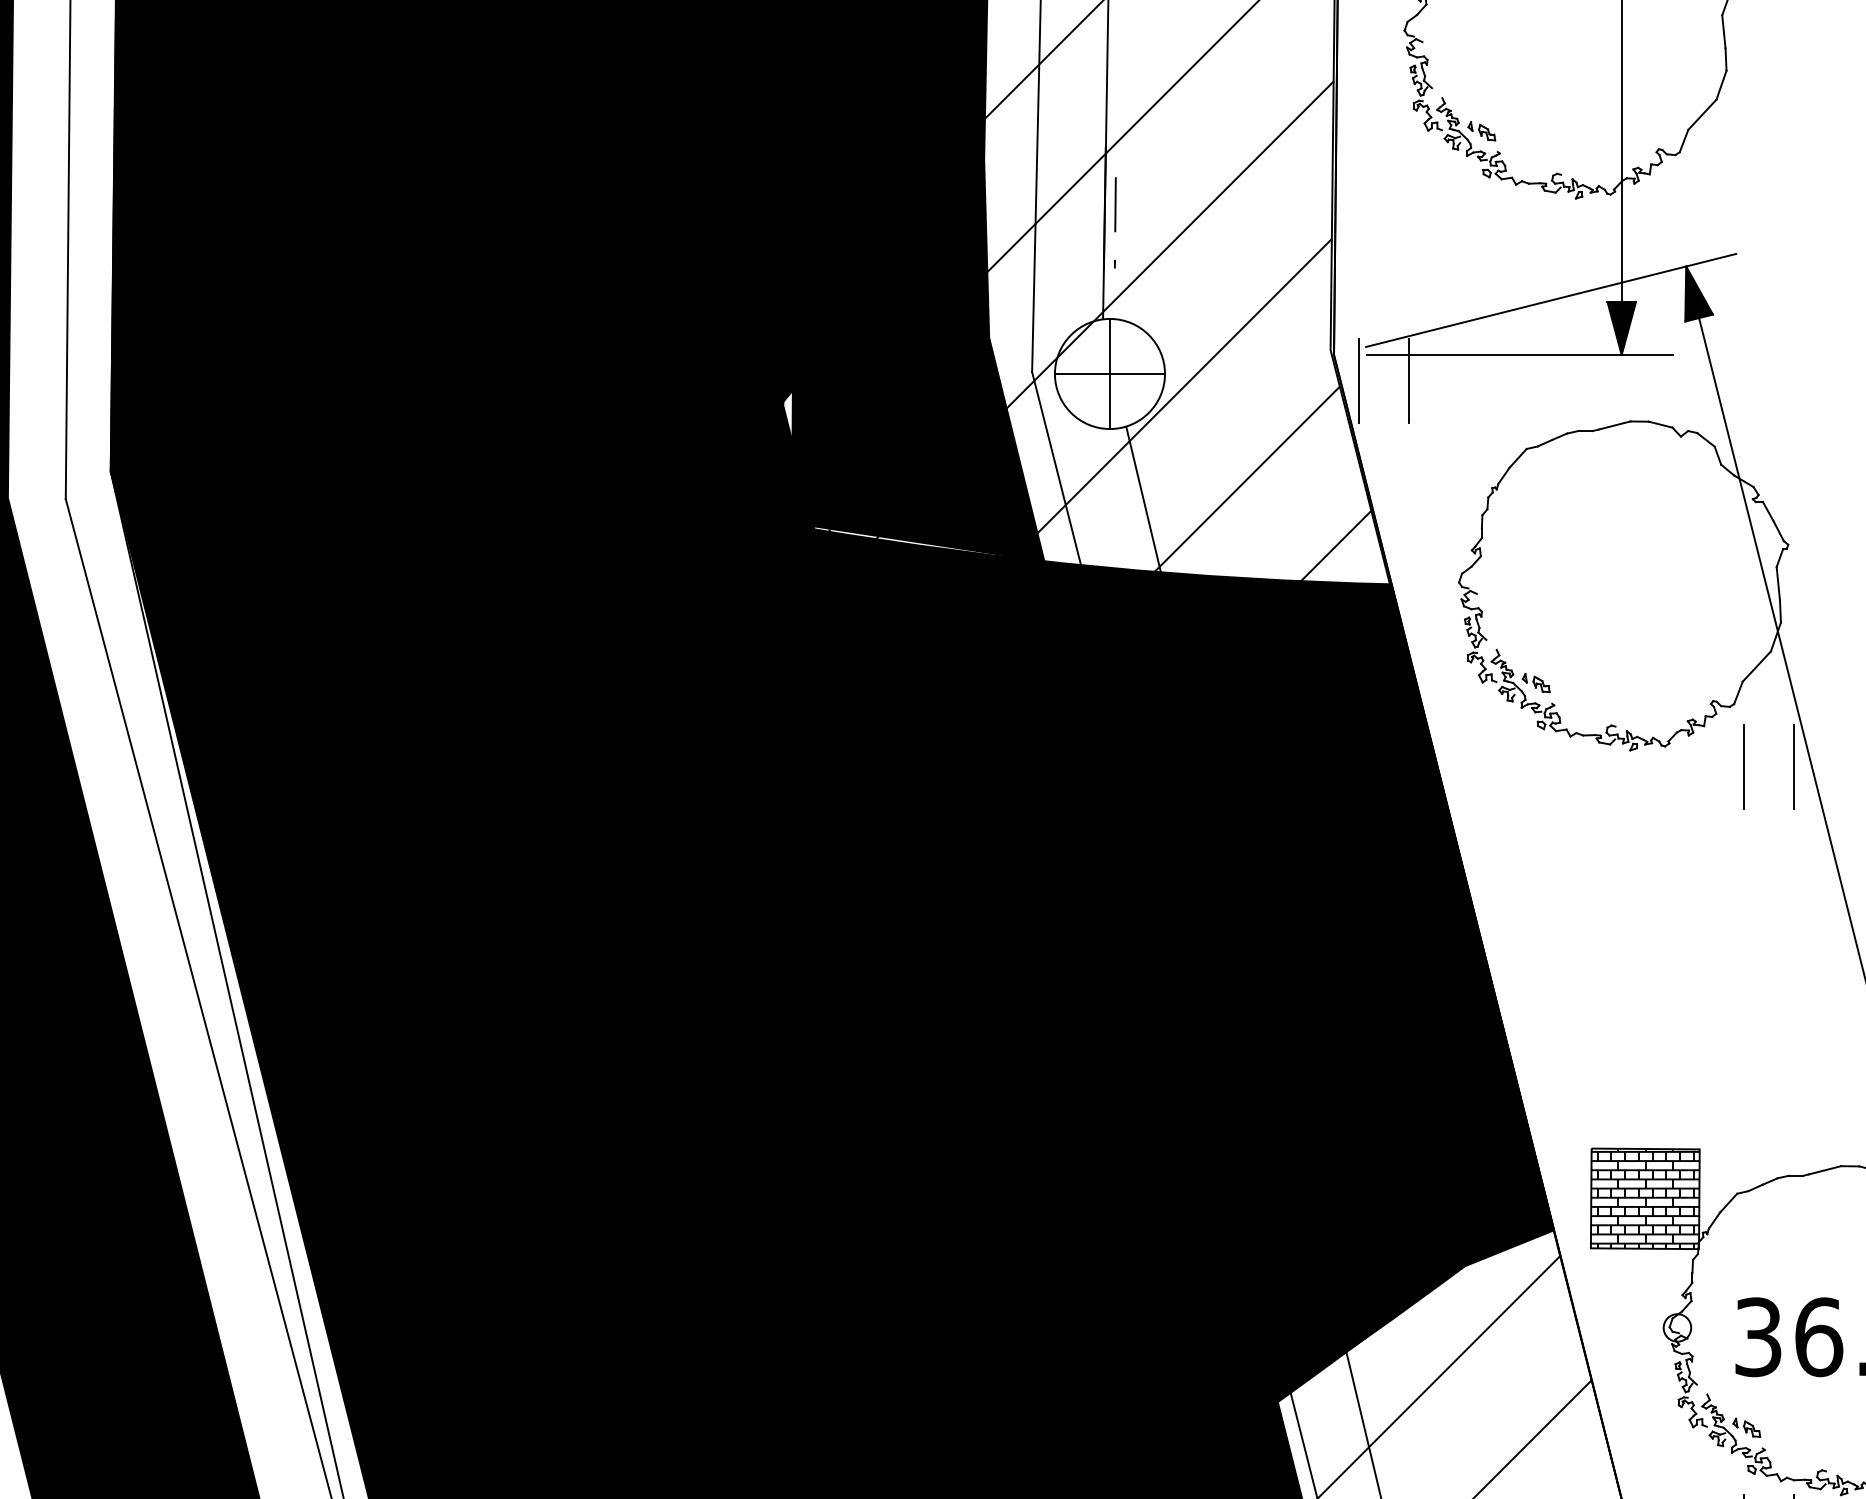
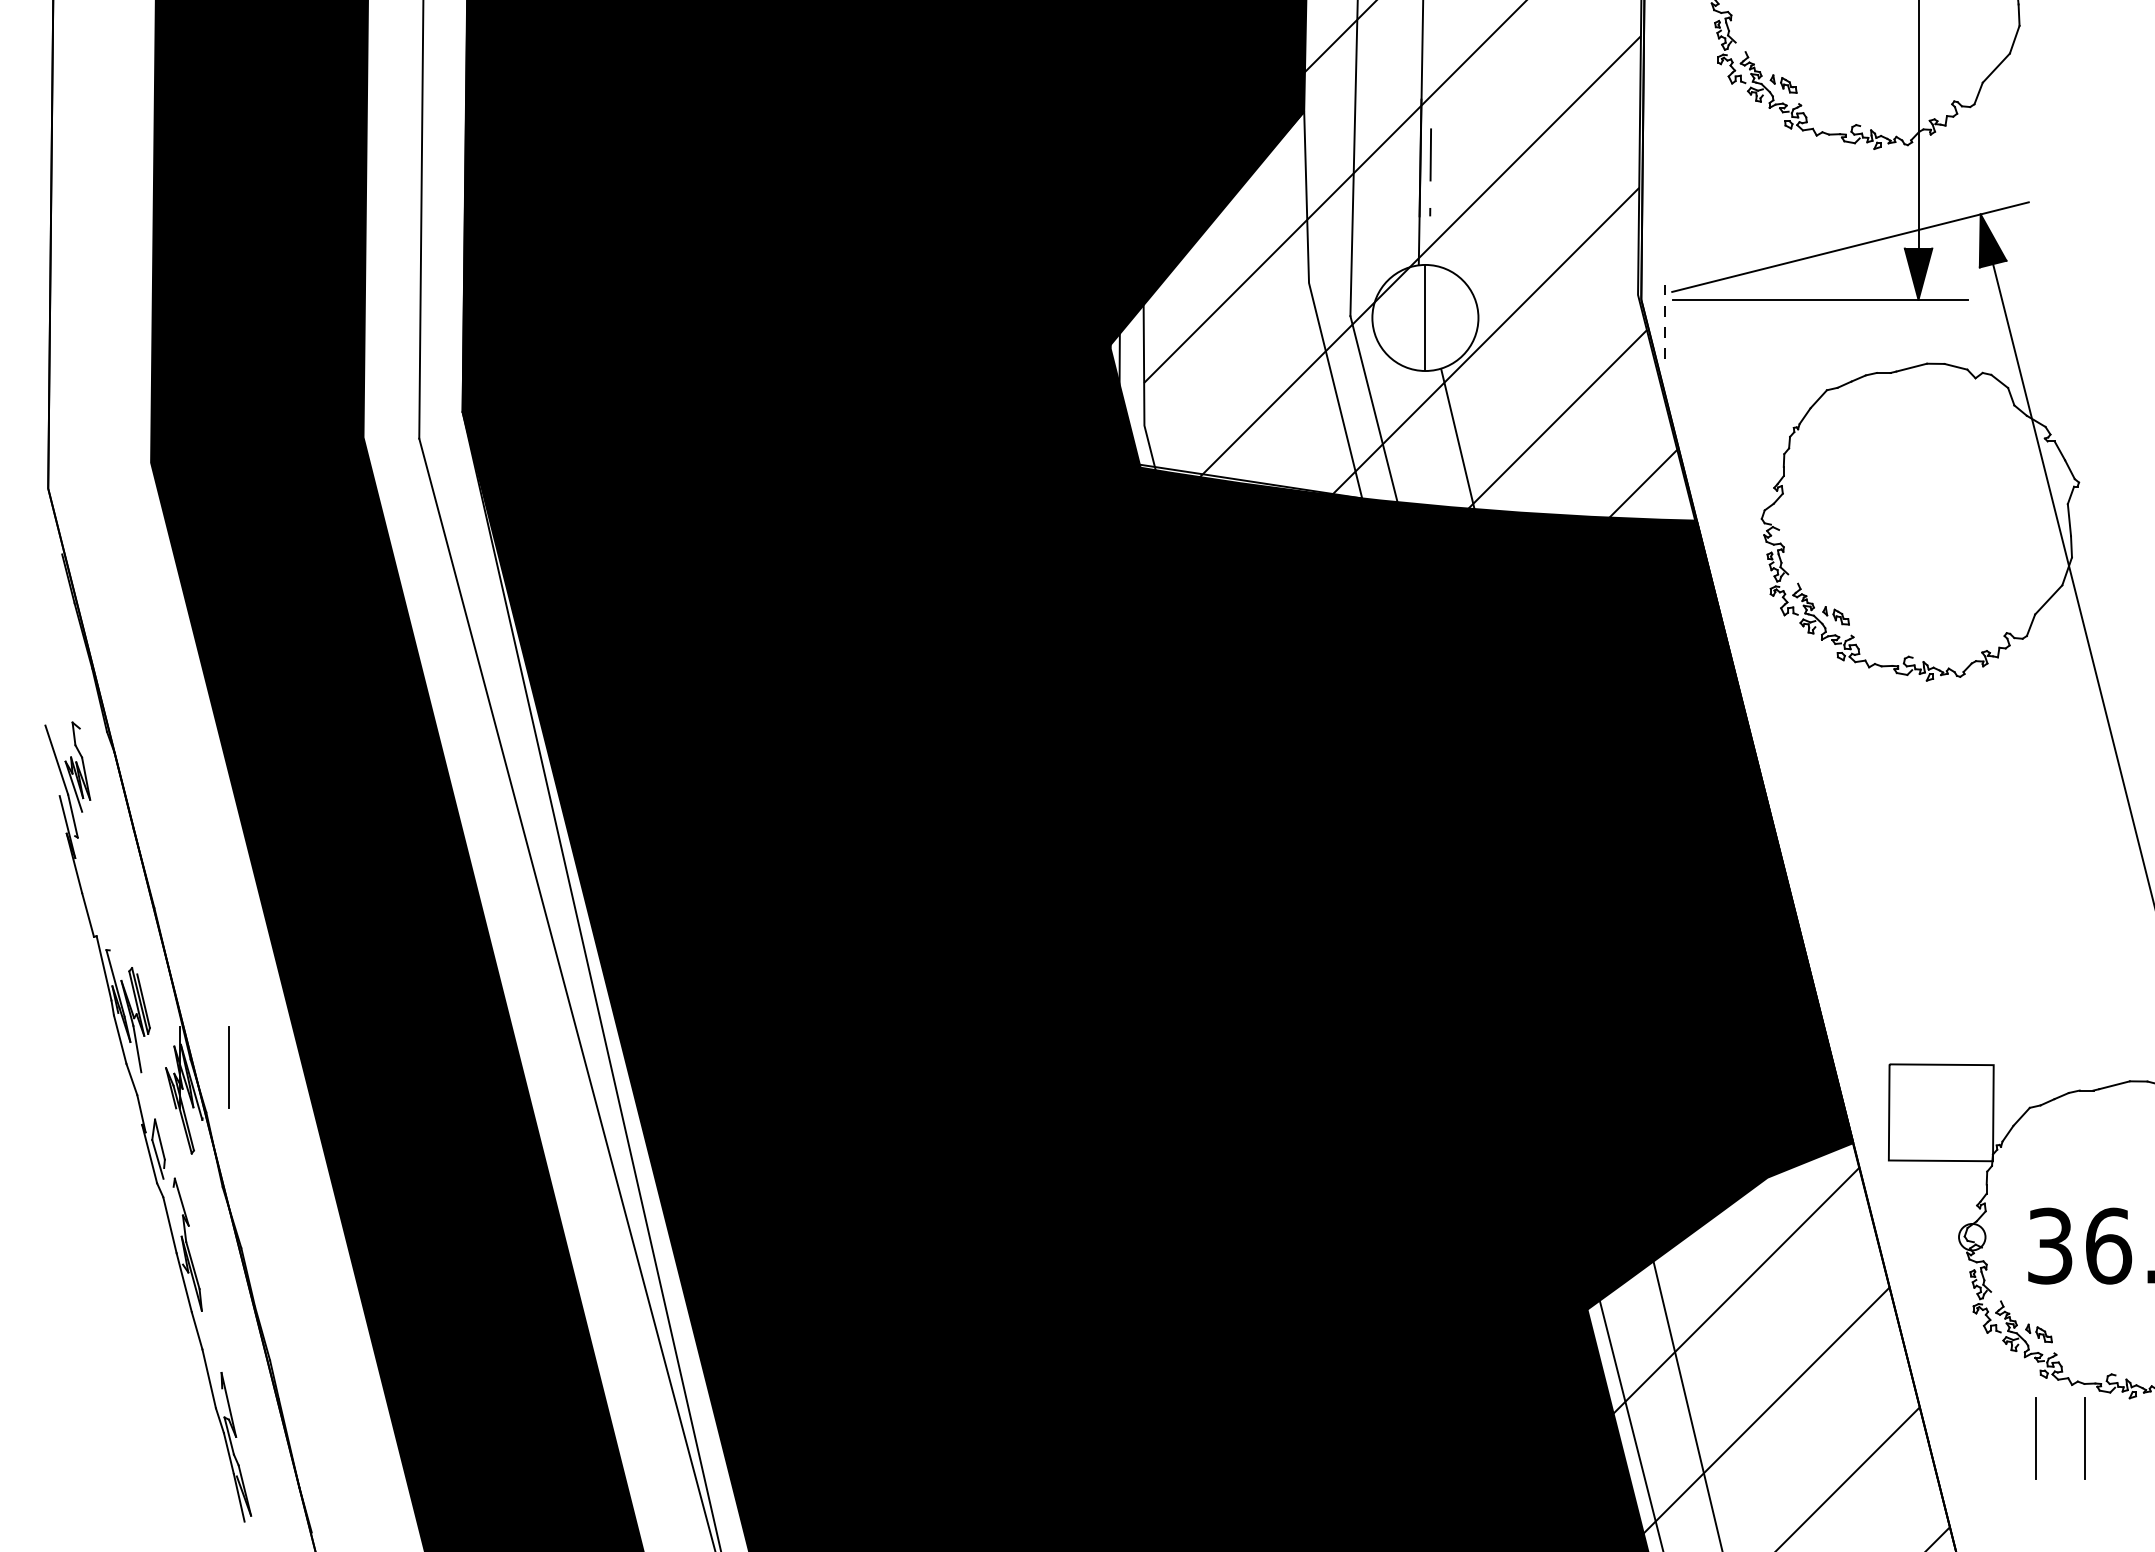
fill: (918, 359) -> (1240, 304), removed
line: (1110, 373) -> (1425, 317), removed
line: (1408, 380) -> (1713, 324), removed
line: (1359, 381) -> (1665, 325), solid -> dashed
line: (1793, 765) -> (2084, 695), removed
line: (1743, 766) -> (2035, 696), removed
hatch: (1644, 1198) -> (1940, 1112), removed

